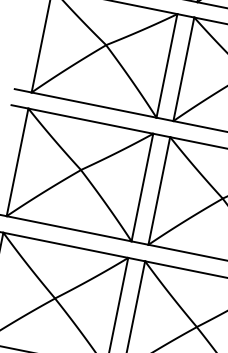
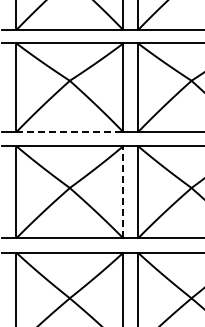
line: (93, 105) -> (69, 132), solid -> dashed
line: (142, 186) -> (123, 191), solid -> dashed

